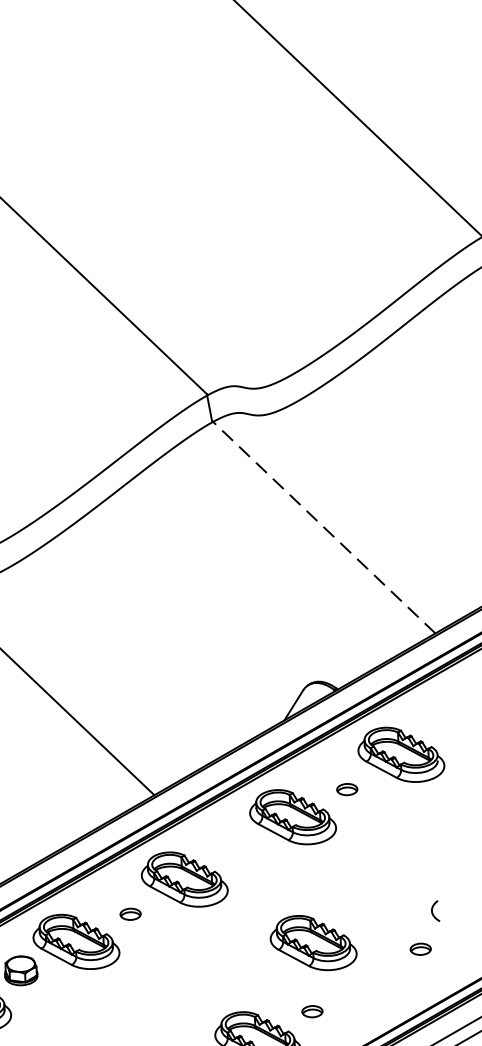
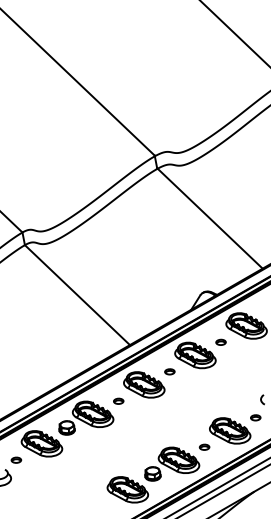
line: (322, 527) -> (209, 218), dashed -> solid
part: (238, 851) -> (169, 371), added
part: (314, 942) -> (230, 430), moved

